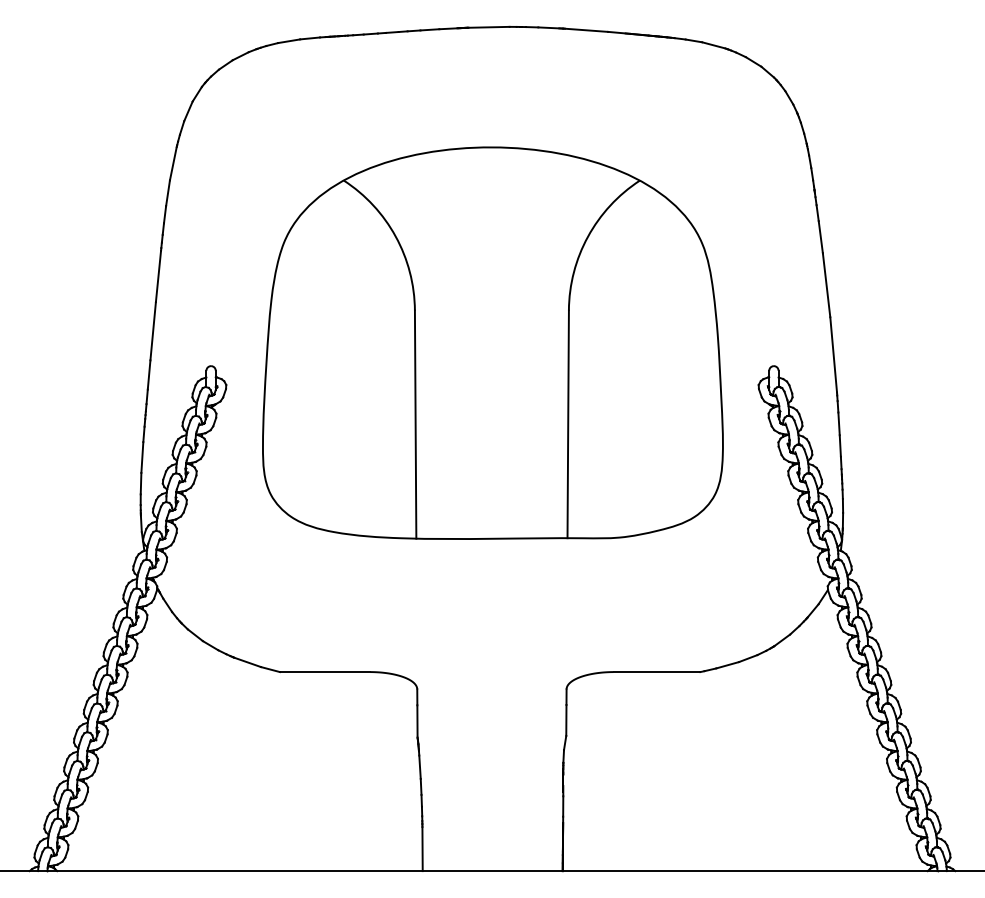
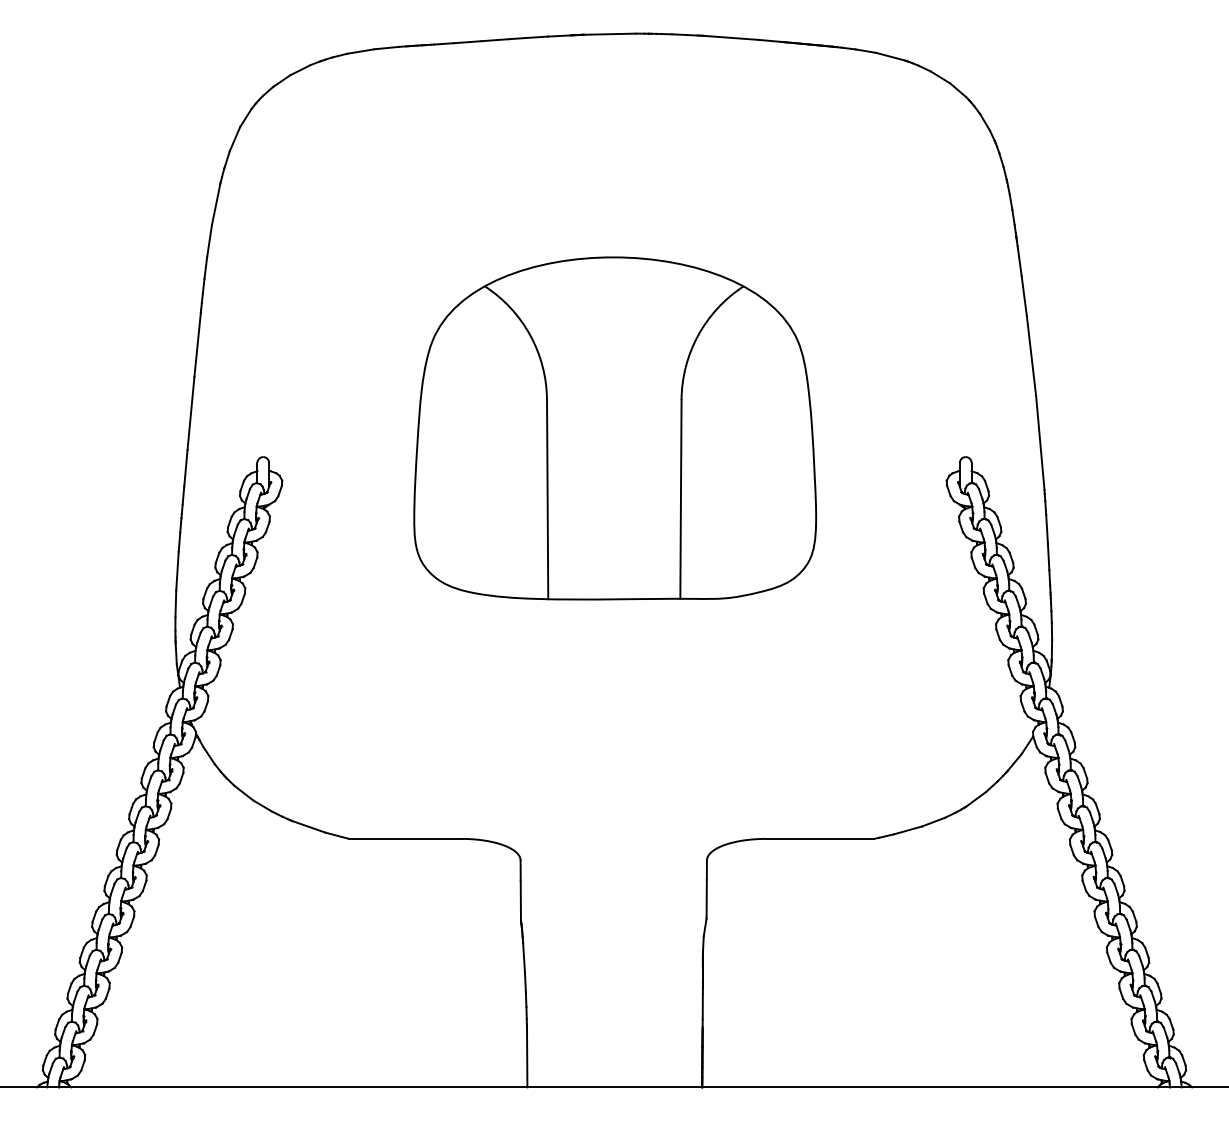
part: (493, 343) -> (615, 428), size x0.7

